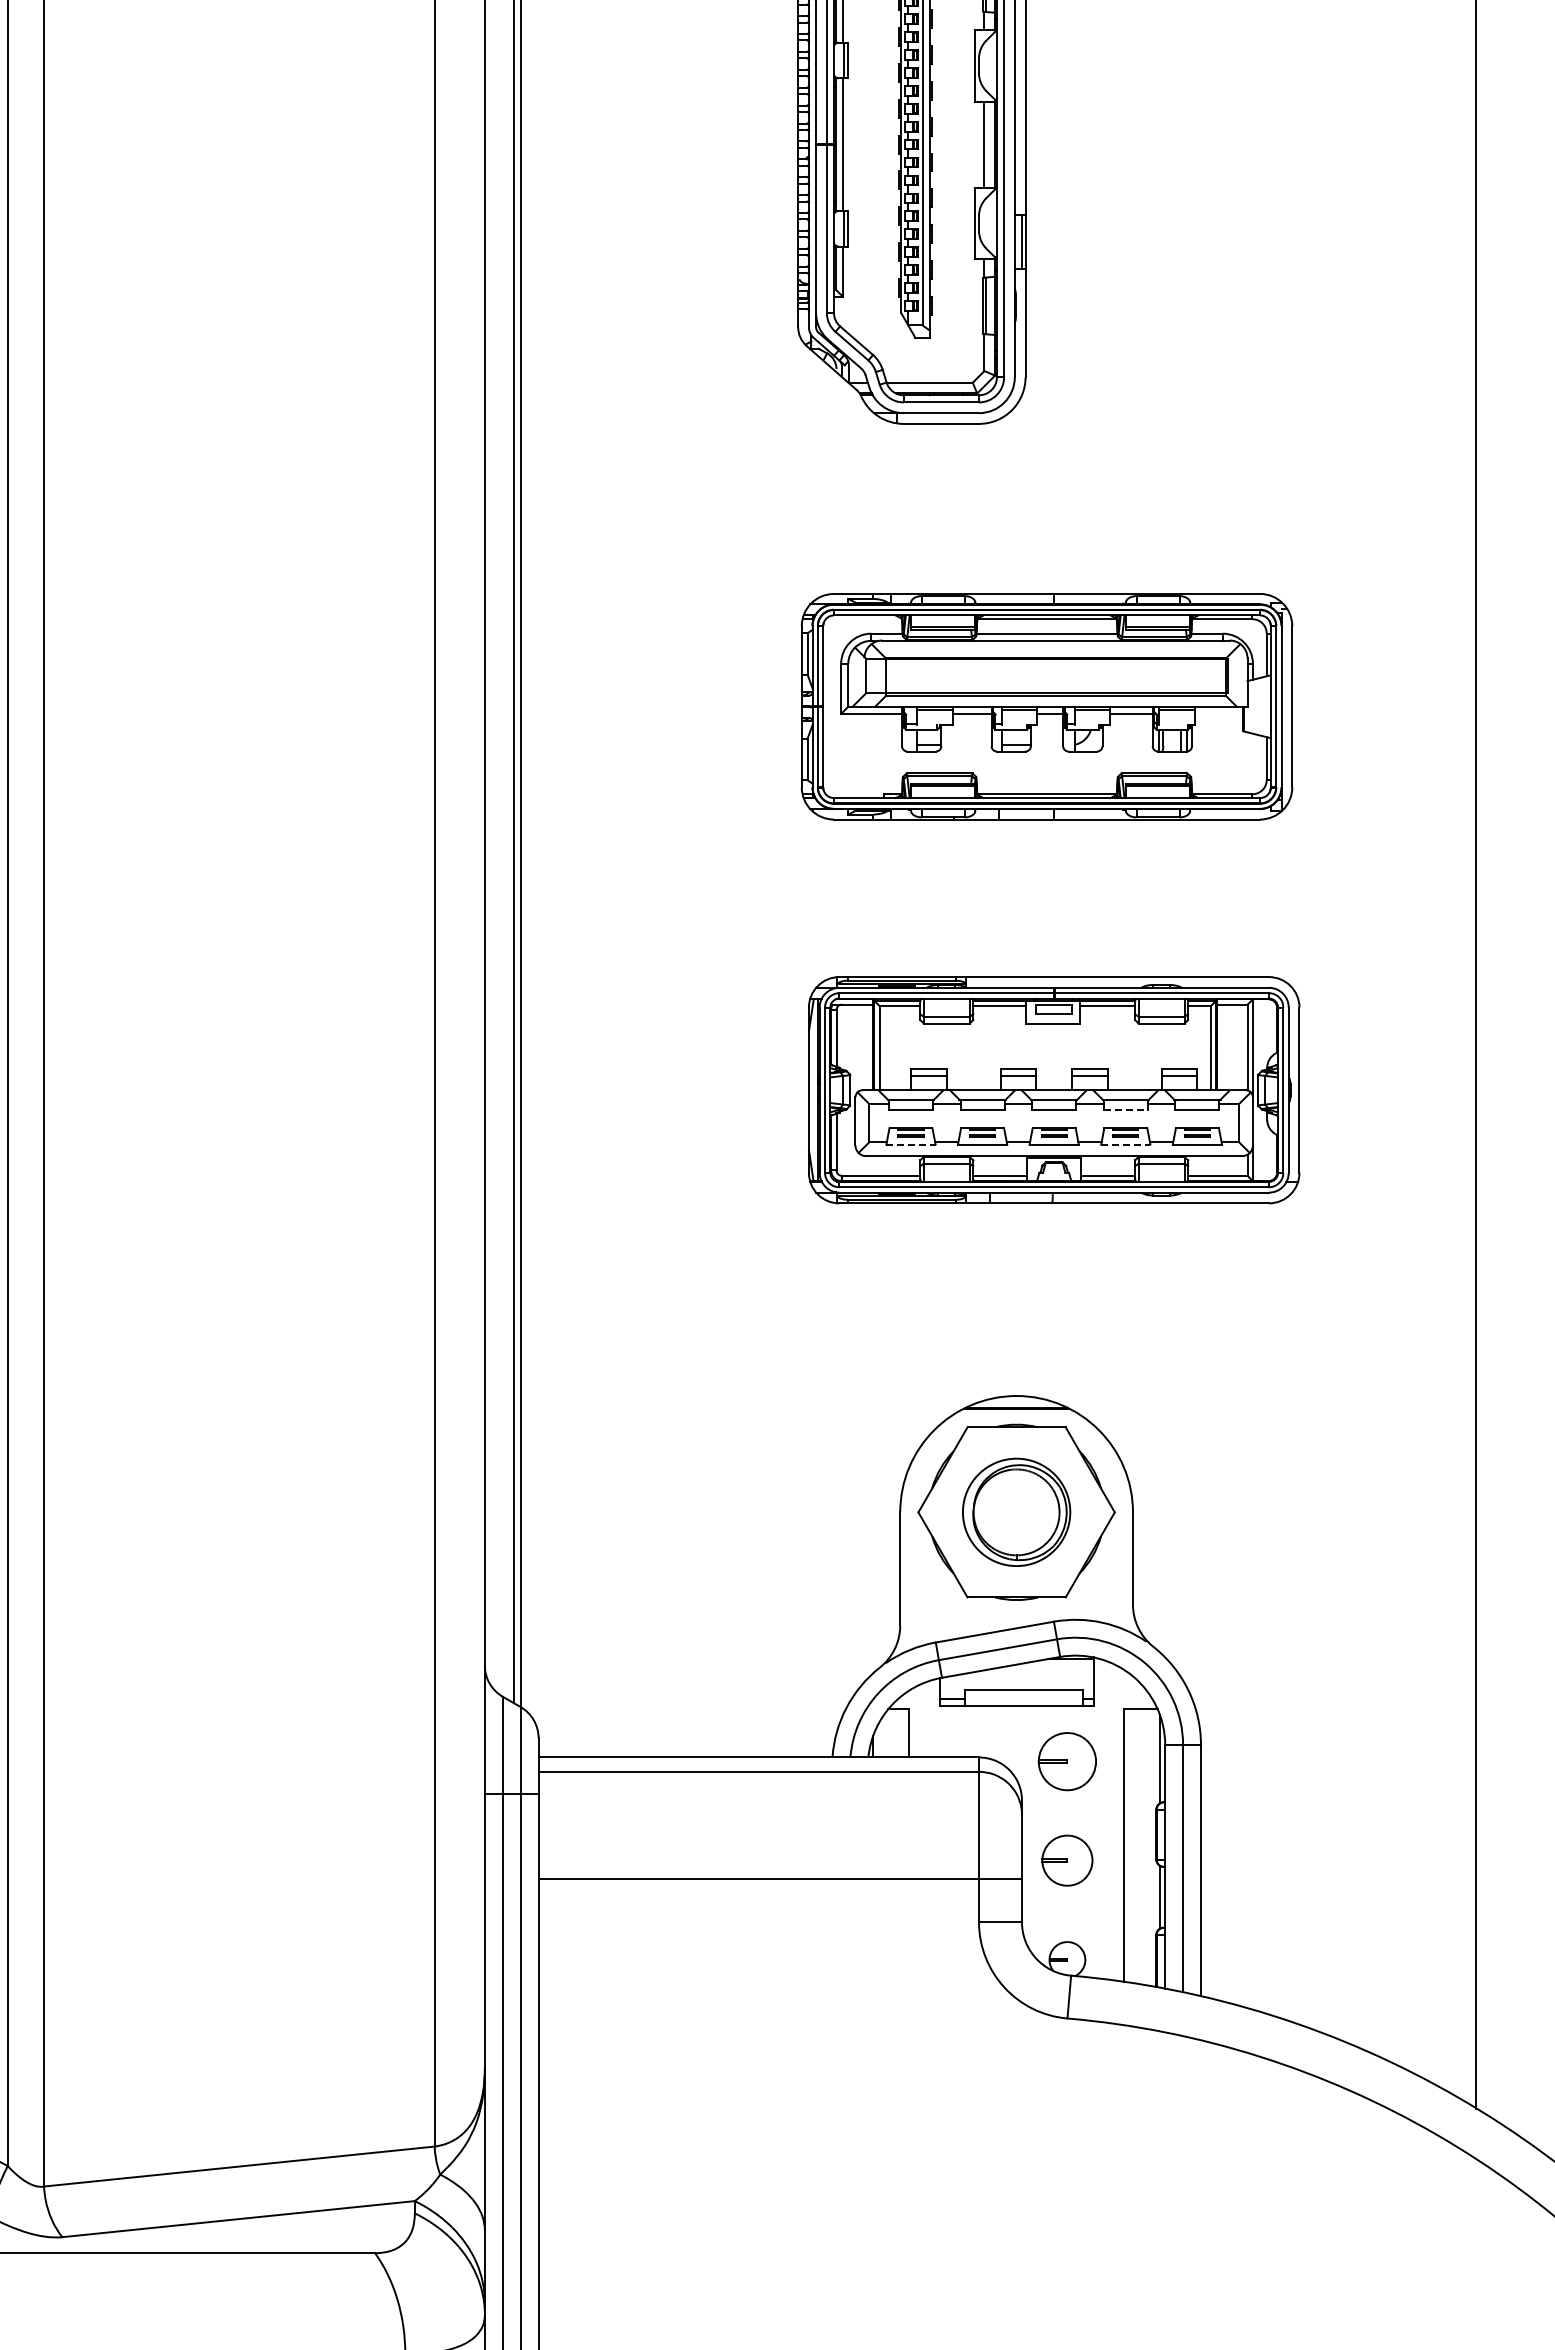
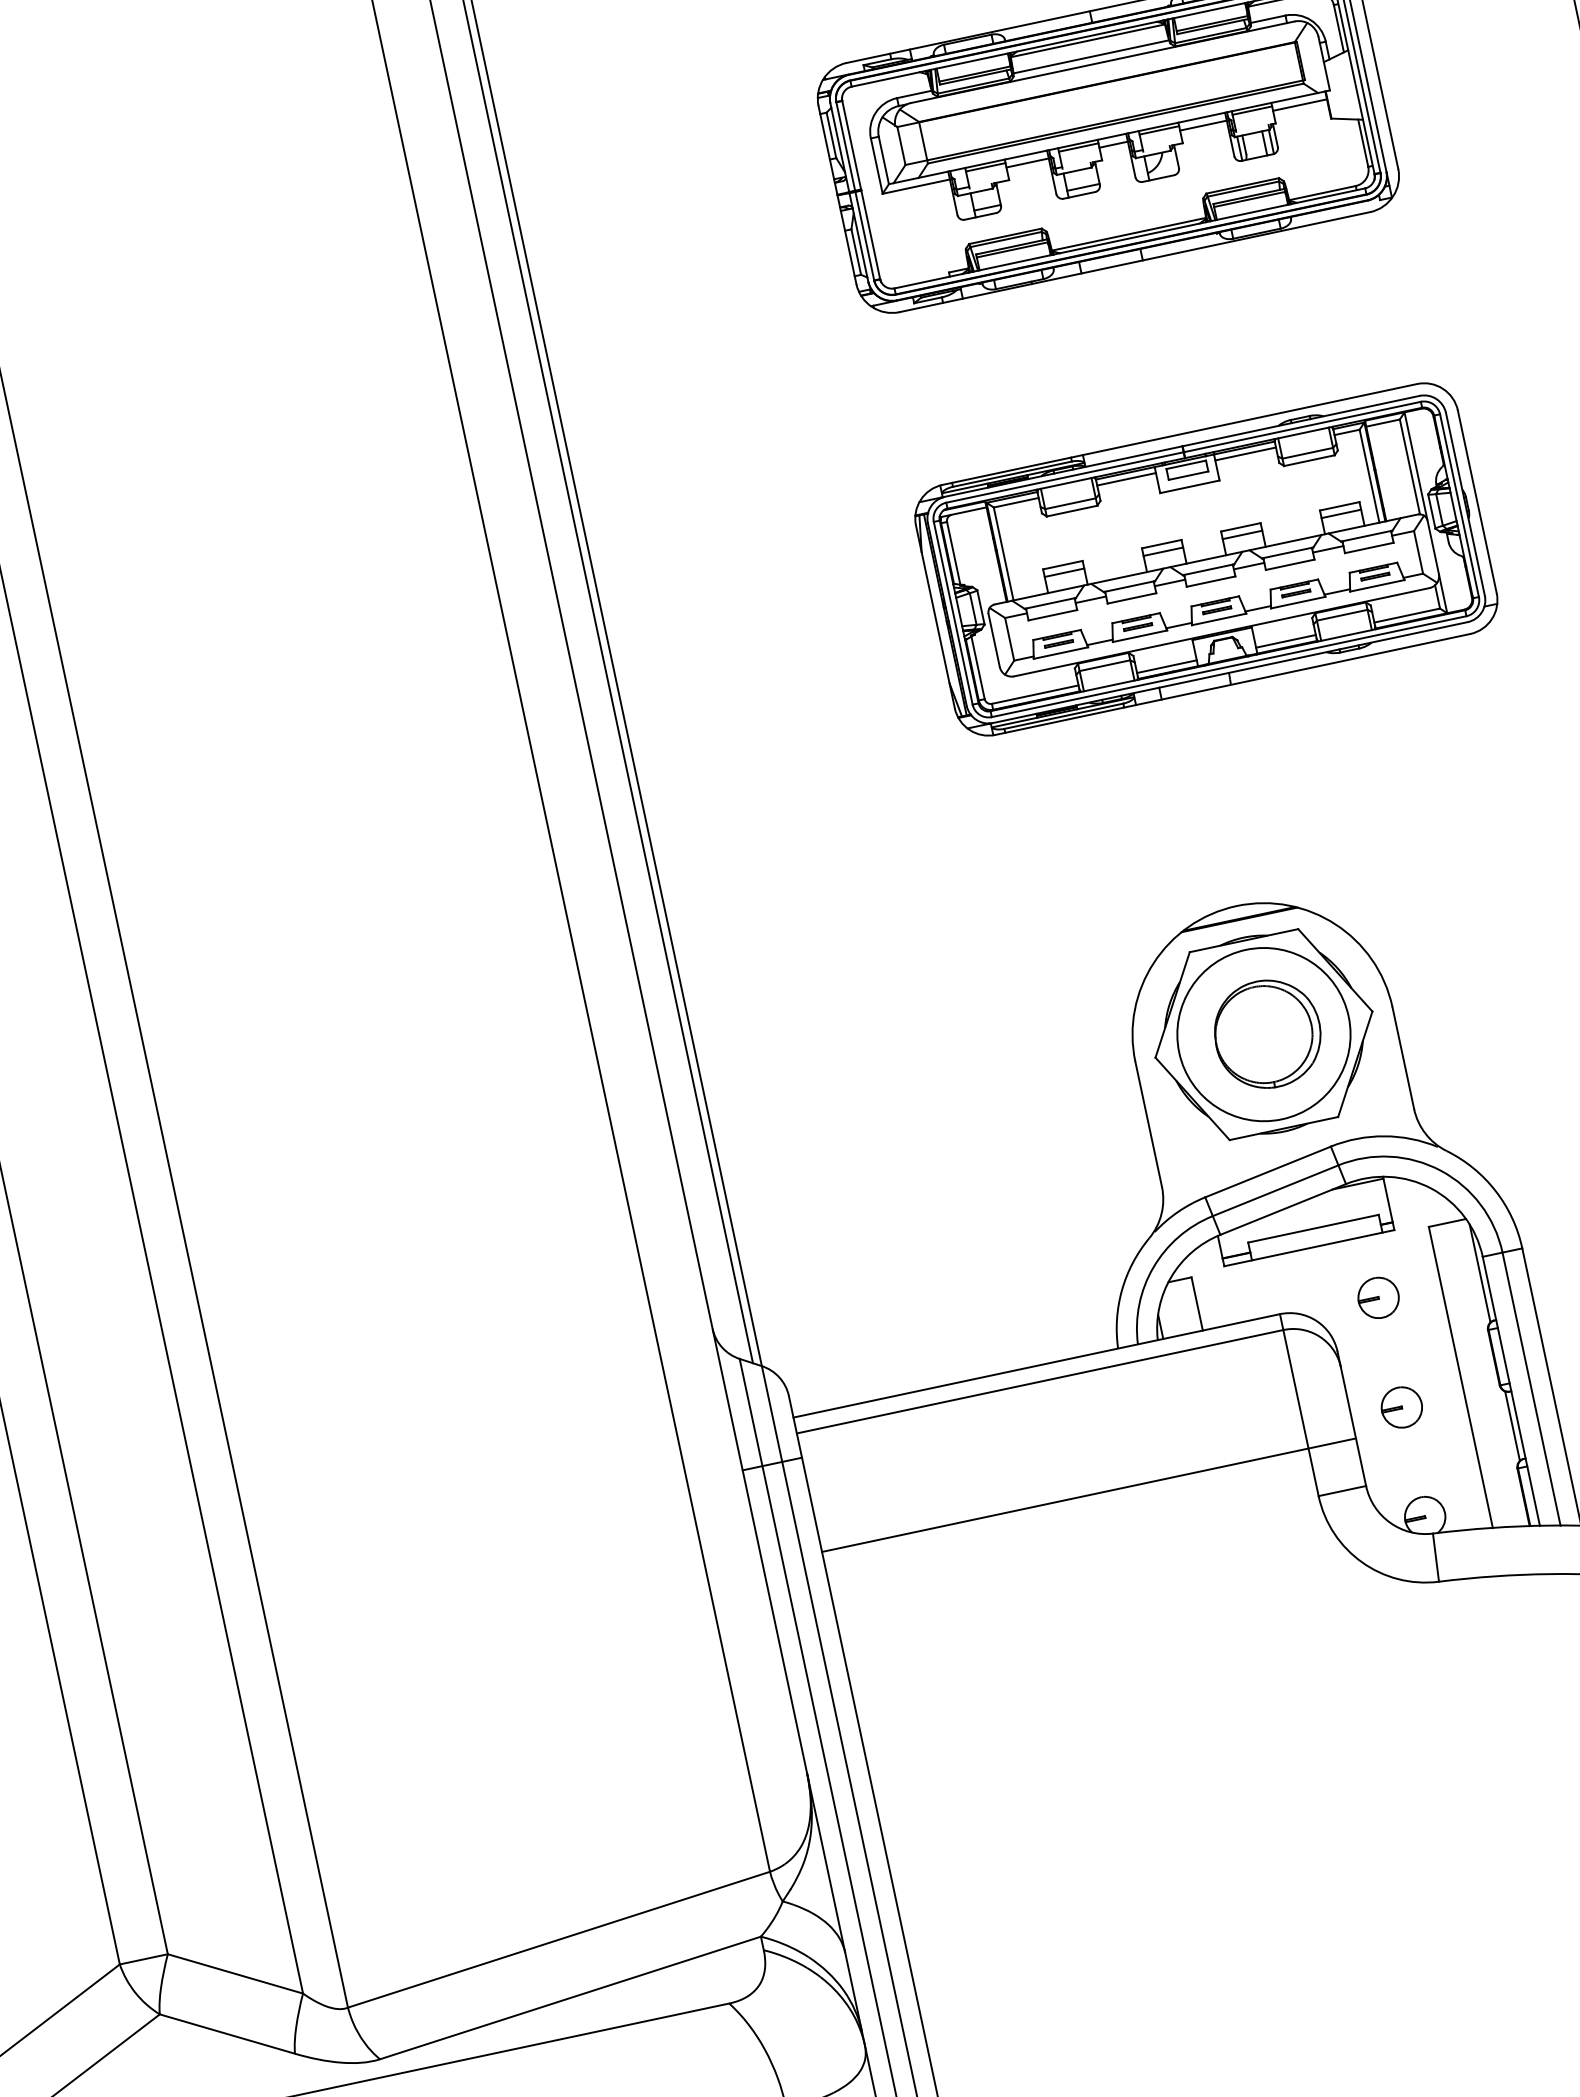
line: (1218, 713) -> (1299, 104), added
line: (1126, 1110) -> (1290, 564), dashed -> solid
line: (911, 1144) -> (1061, 652), dashed -> solid
line: (1125, 1144) -> (1297, 602), dashed -> solid
circle: (1016, 1512) -> (1263, 1034), size x1.43
part: (1067, 1761) -> (1378, 1297), size x0.62
part: (1067, 1860) -> (1401, 1407), size x0.71

